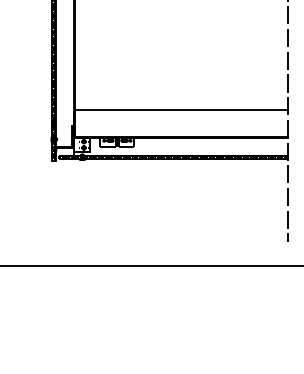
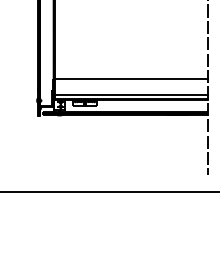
line: (181, 131) -> (131, 94), added

